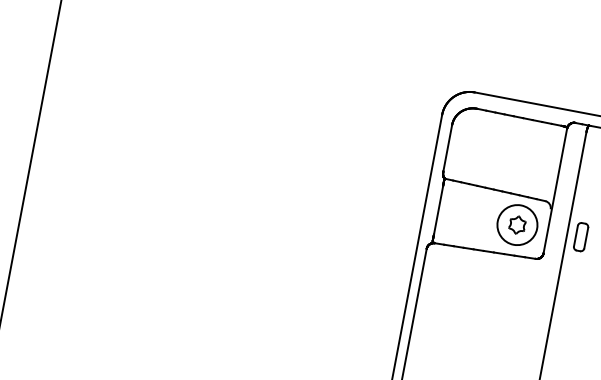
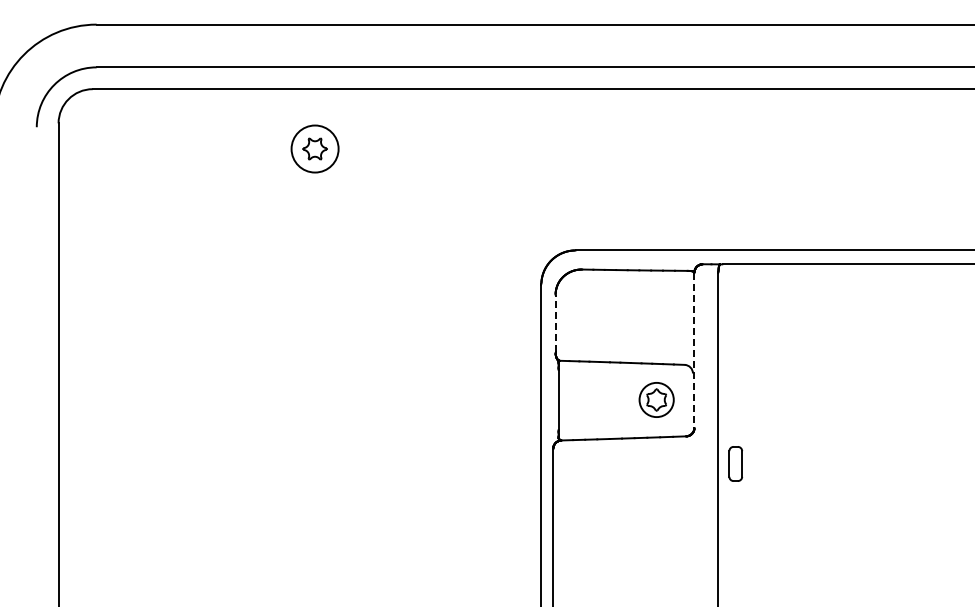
line: (447, 148) -> (555, 323), solid -> dashed
line: (555, 191) -> (694, 350), solid -> dashed
circle: (517, 224) -> (656, 399), size x0.7
part: (580, 236) -> (735, 463), moved

